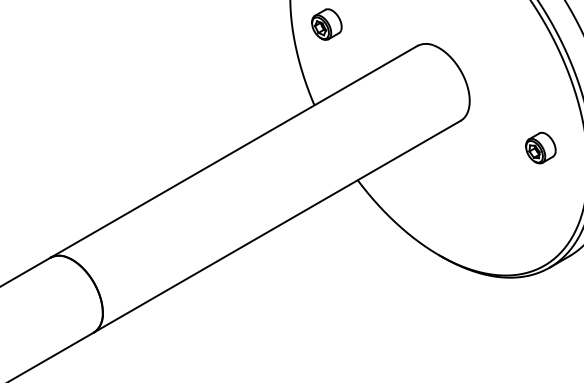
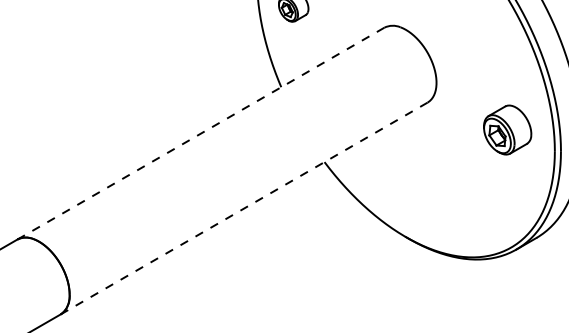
part: (540, 147) -> (507, 129), size x1.6
line: (234, 151) -> (201, 133), solid -> dashed
line: (277, 226) -> (244, 208), solid -> dashed

